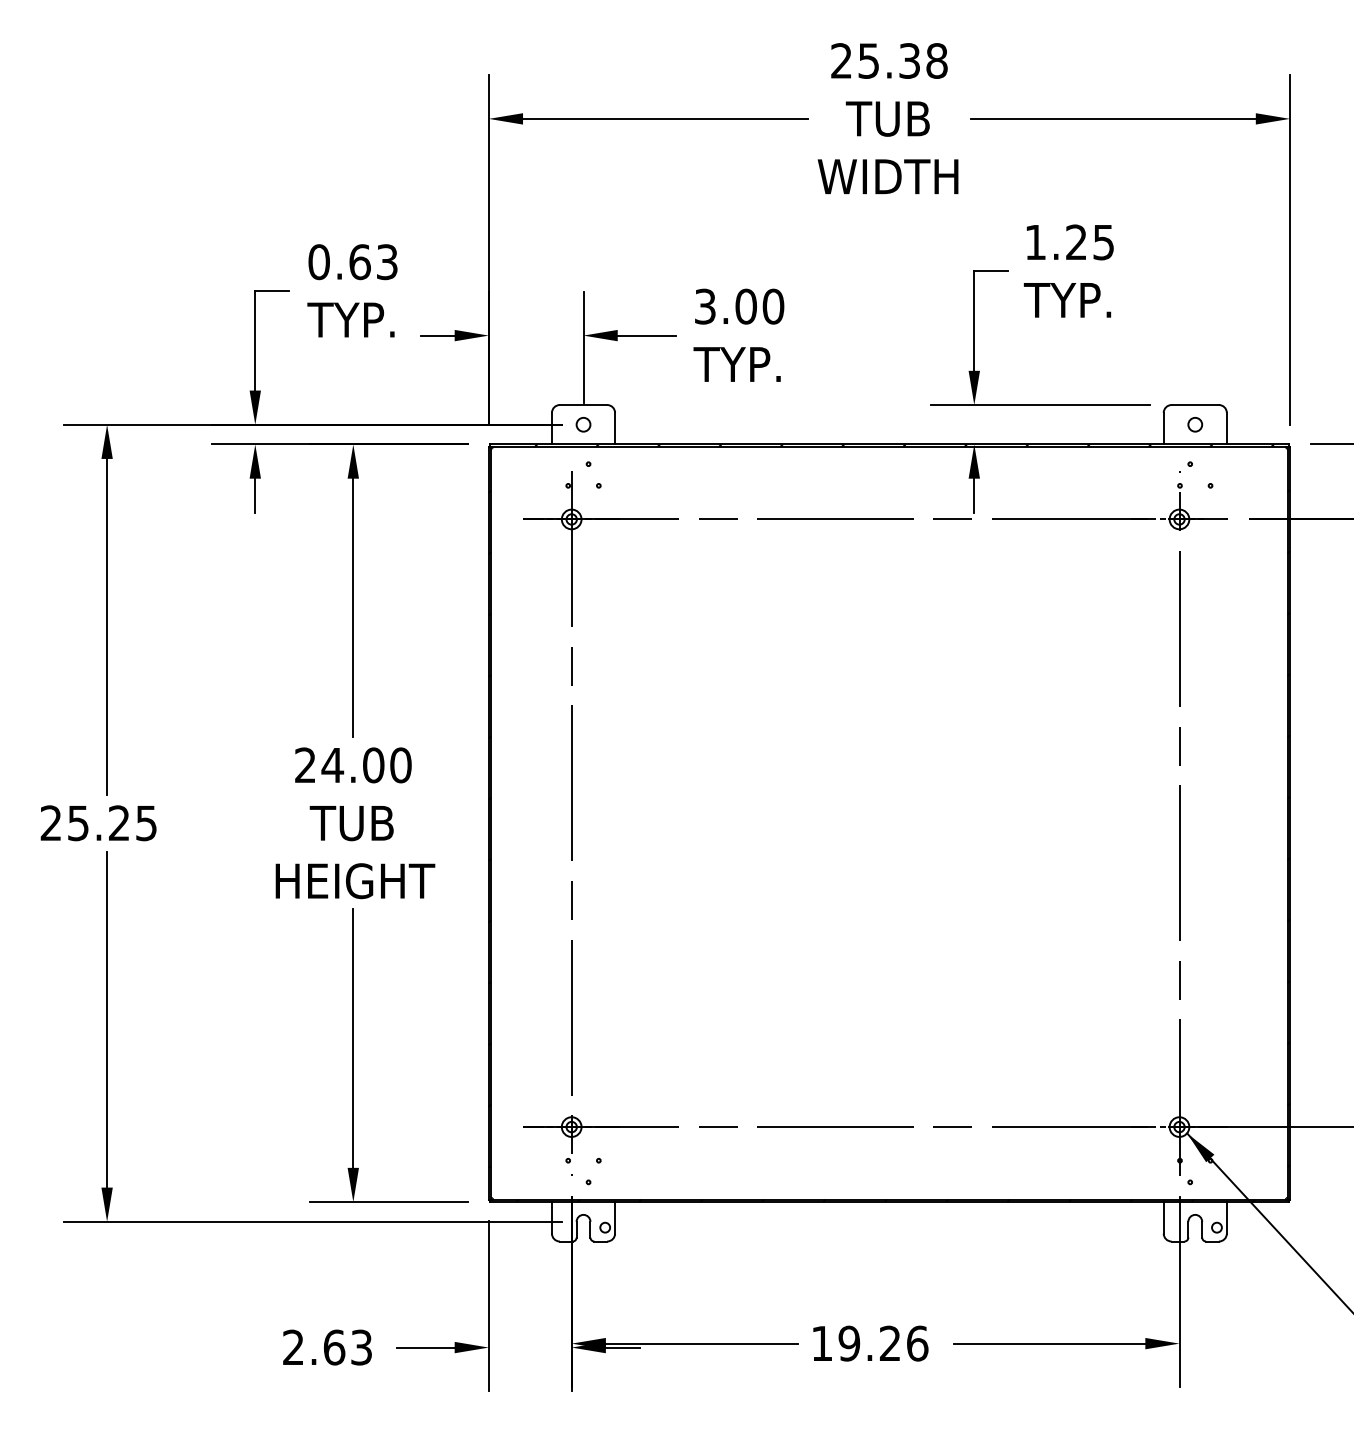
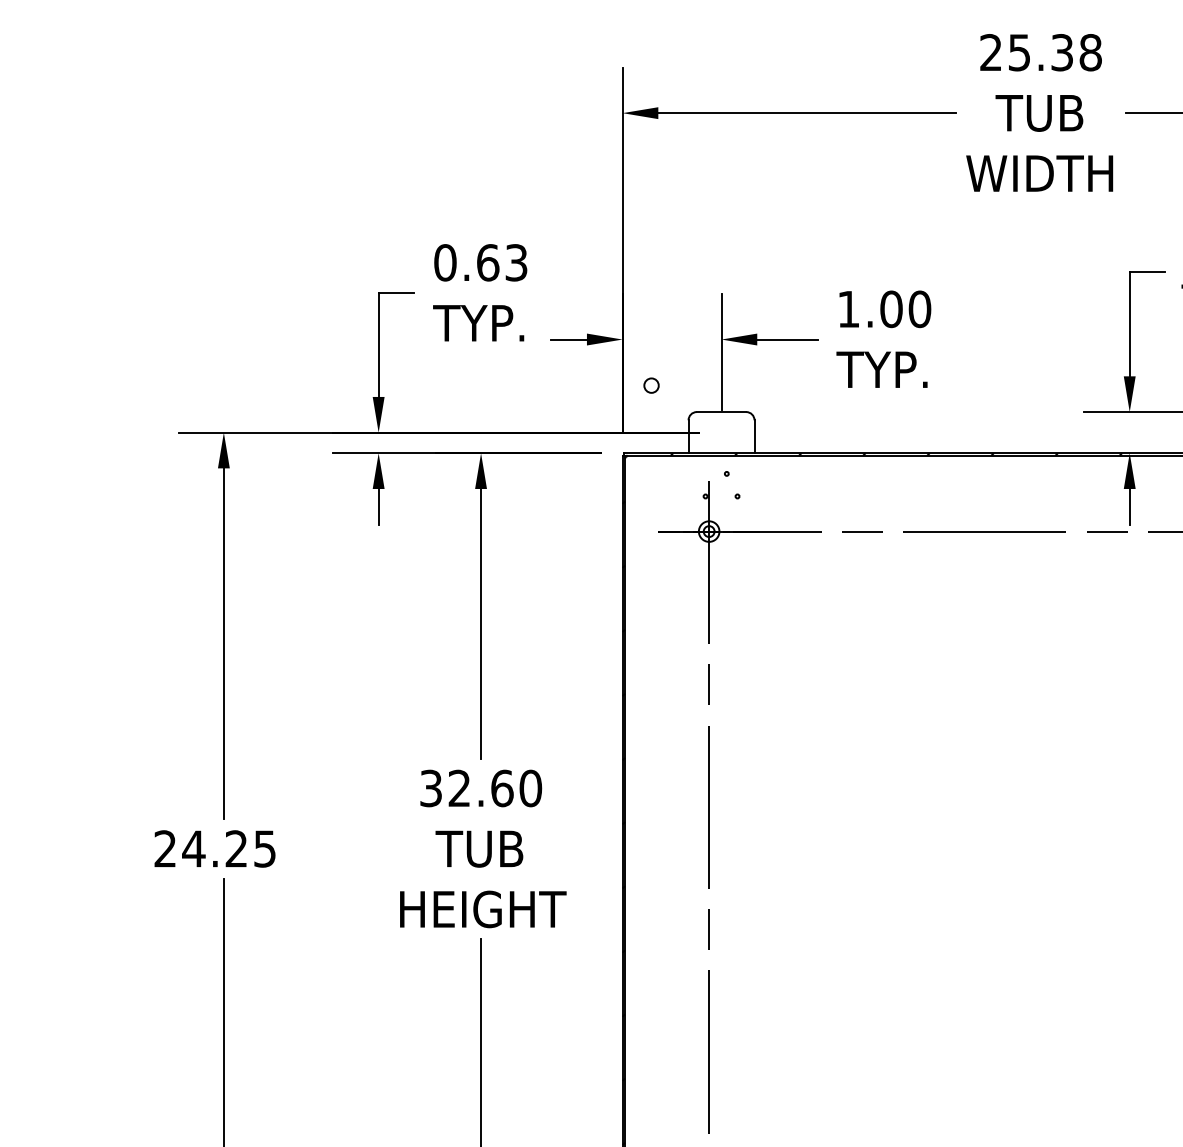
text: (705, 306) -> (848, 309), 3.00 -> 1.00
circle: (583, 424) -> (651, 385), moved
text: (339, 765) -> (466, 788), 24.00 -> 32.60
text: (78, 823) -> (193, 849), 25.25 -> 24.25

